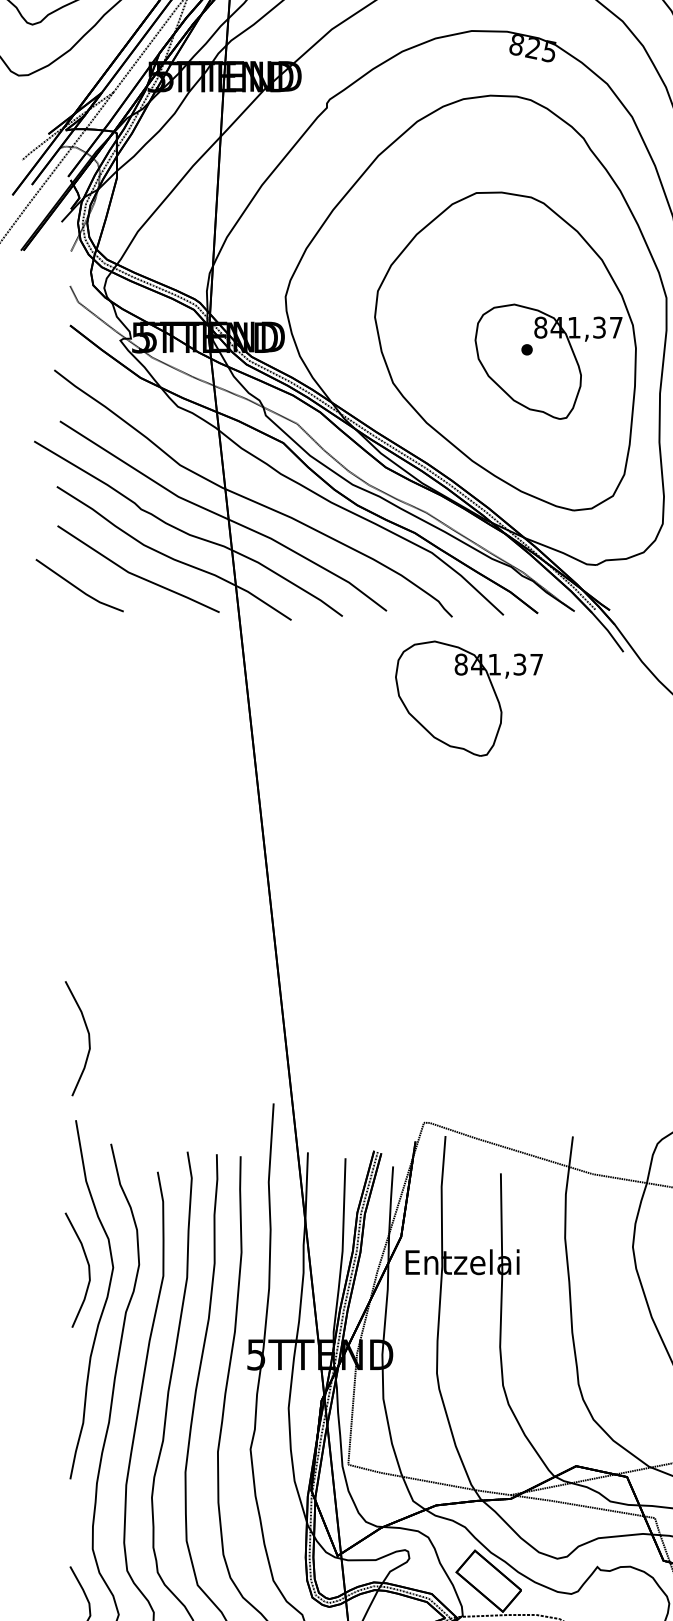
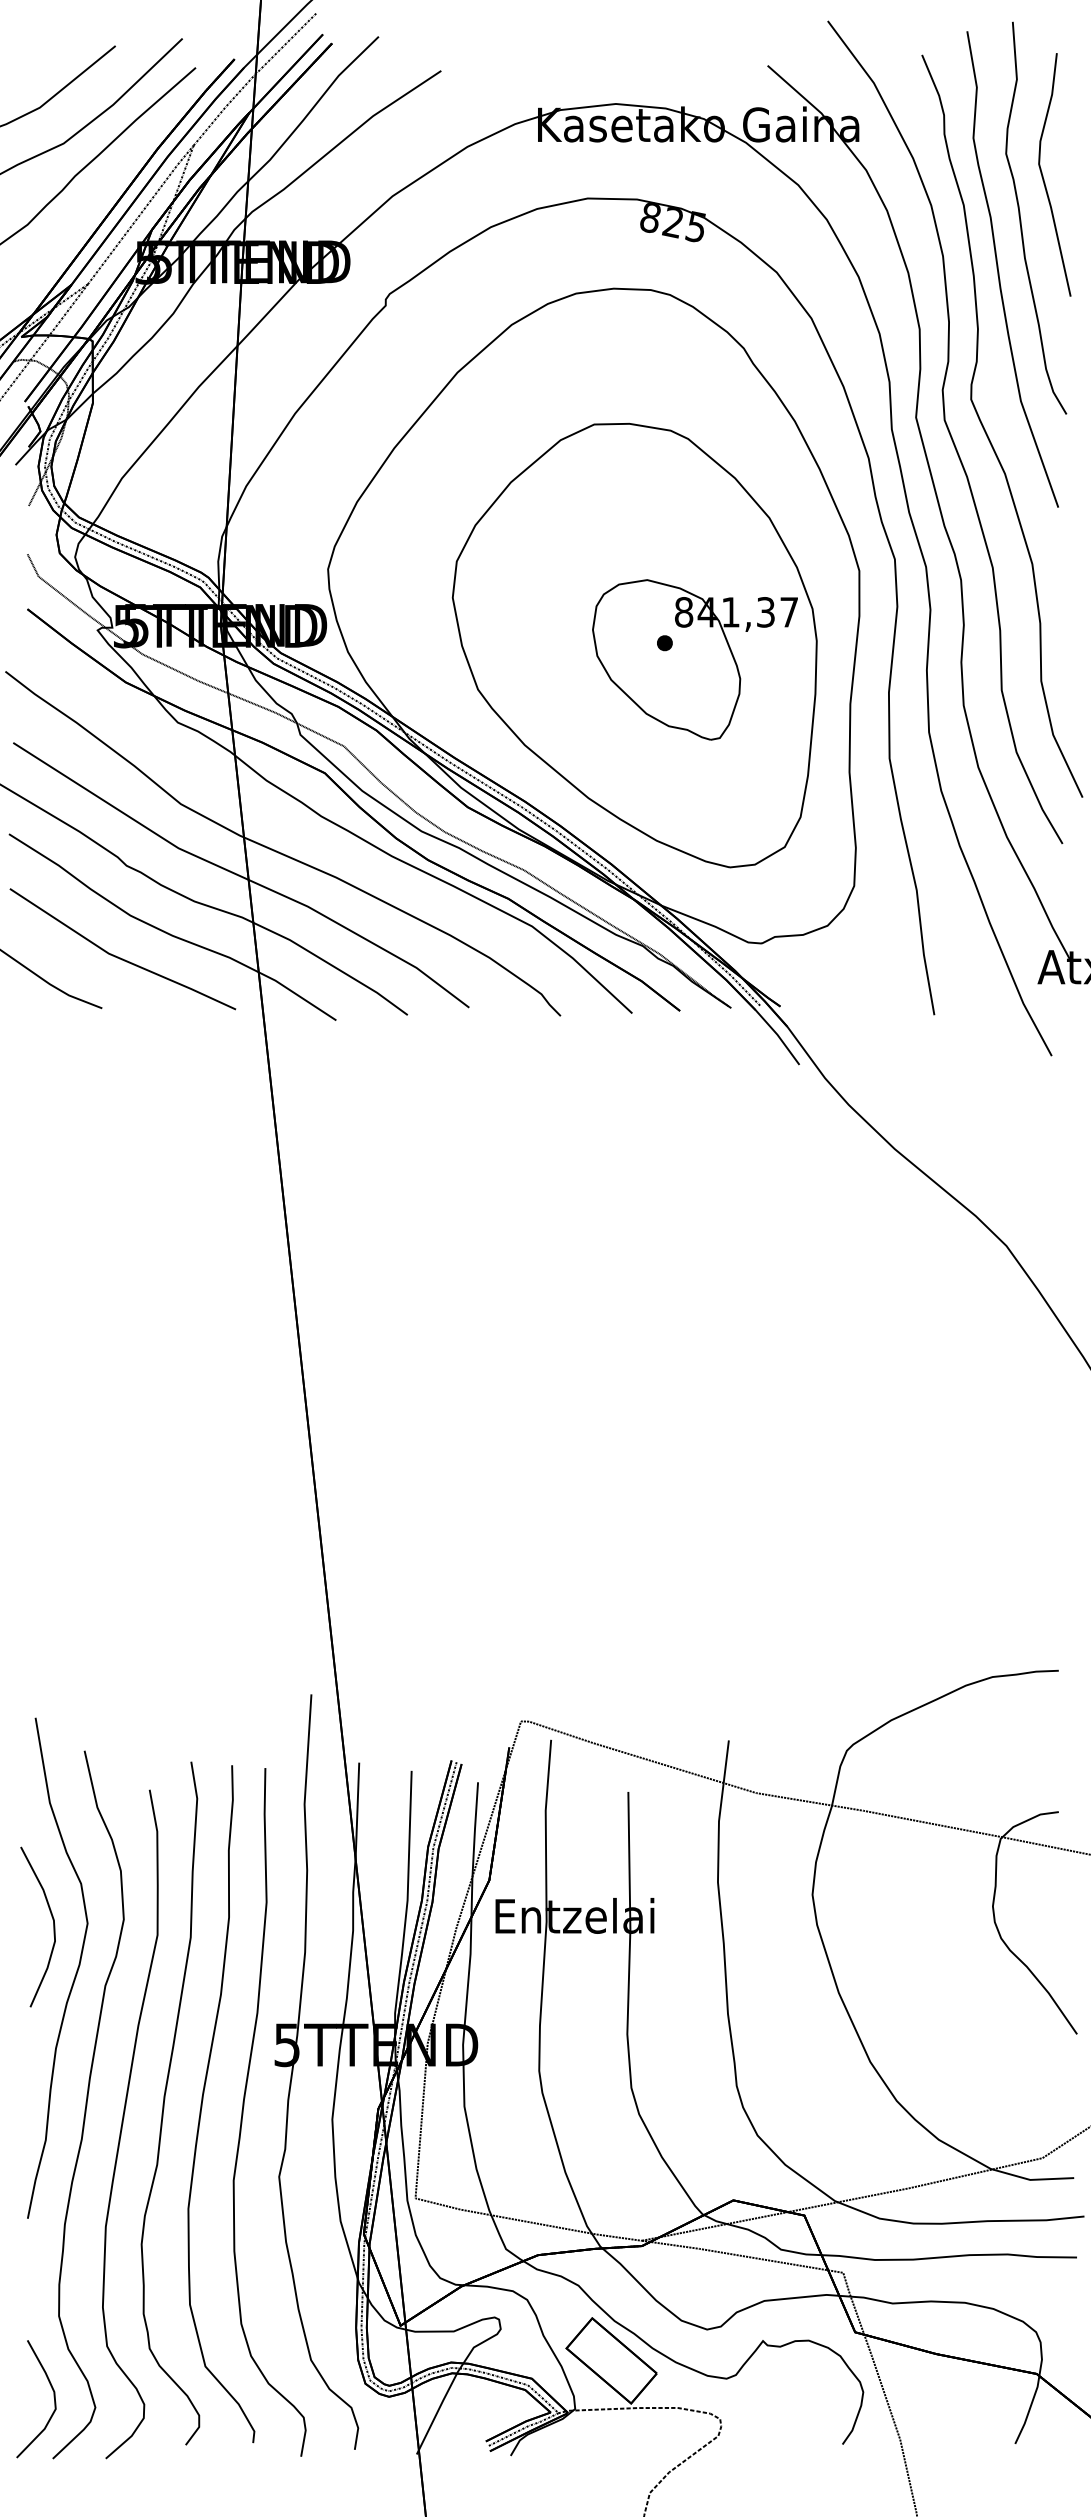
part: (468, 698) -> (583, 1129), removed
part: (88, 1038) -> (53, 1603), removed

